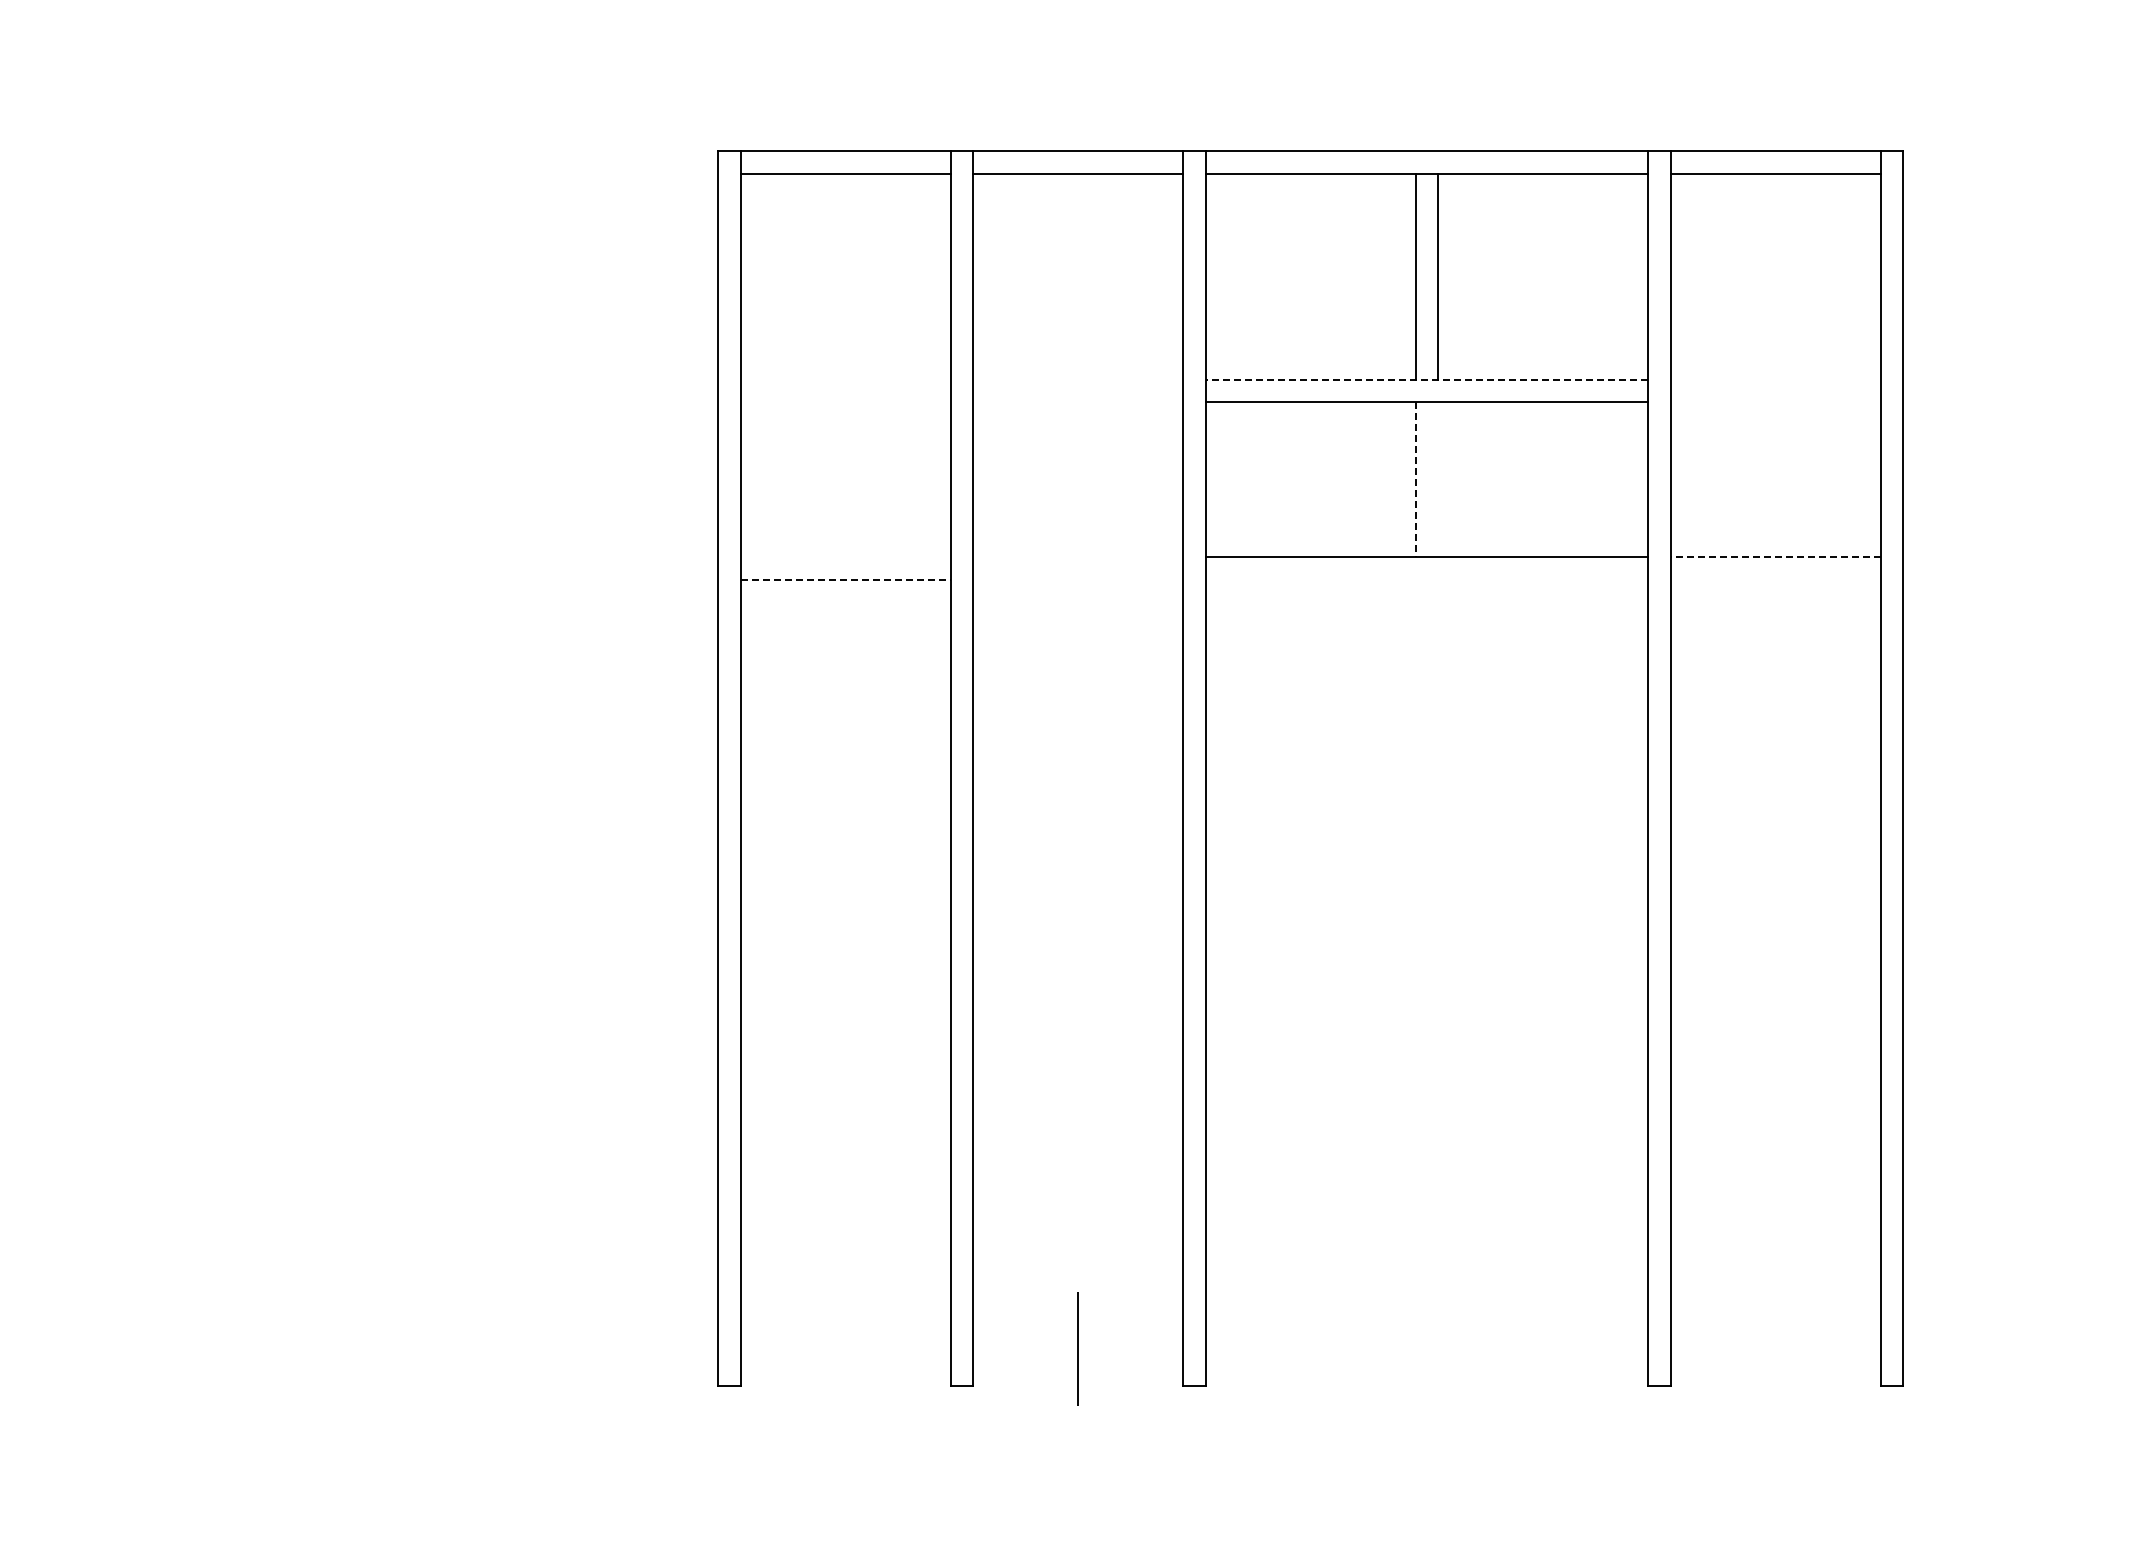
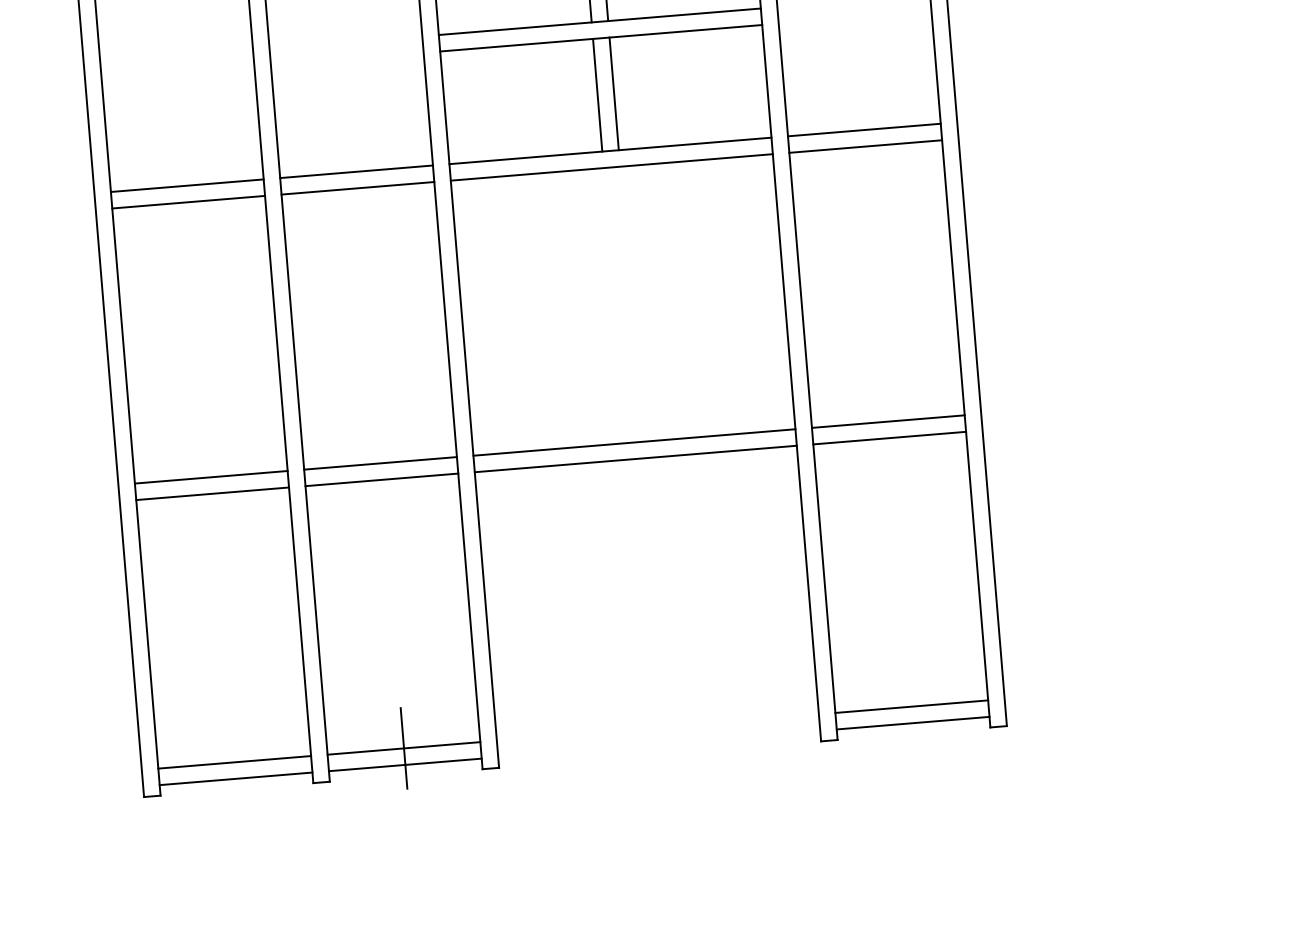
line: (1426, 379) -> (599, 21), dashed -> solid
line: (1438, 479) -> (614, 93), added
line: (1415, 480) -> (597, 95), dashed -> solid
line: (845, 557) -> (187, 185), added
line: (1078, 557) -> (356, 172), added
line: (1775, 557) -> (864, 130), dashed -> solid
line: (845, 579) -> (188, 202), dashed -> solid
line: (1078, 579) -> (358, 188), added
line: (1426, 579) -> (611, 167), added
line: (1775, 579) -> (865, 146), added
line: (845, 957) -> (211, 477), added
line: (1078, 957) -> (380, 463), added
line: (1426, 957) -> (634, 442), added
line: (1775, 957) -> (888, 421), added
line: (845, 980) -> (212, 493), added
line: (1078, 980) -> (382, 480), added
line: (1426, 980) -> (635, 459), added
line: (1775, 980) -> (889, 438), added
line: (845, 1349) -> (234, 762), added
line: (1078, 1349) -> (404, 748), added
line: (1775, 1349) -> (911, 706), added
line: (845, 1371) -> (235, 778), added
line: (1078, 1371) -> (405, 764), added
line: (1775, 1371) -> (912, 722), added

